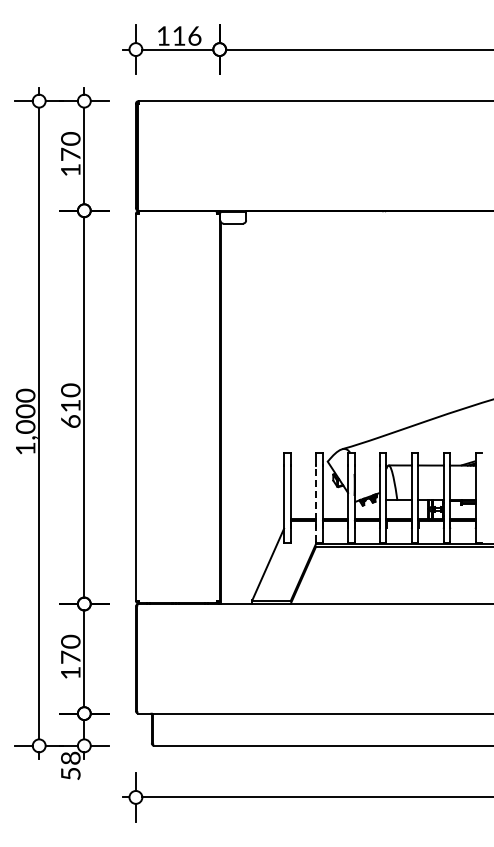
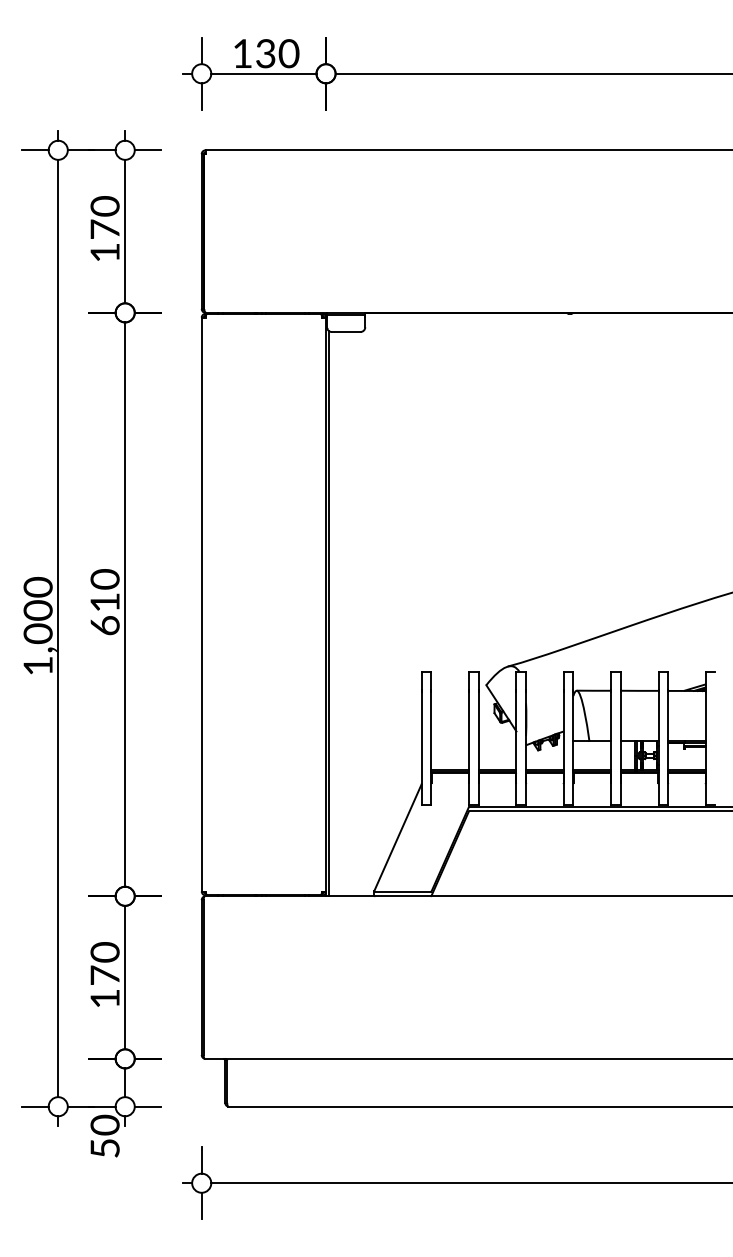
text: (186, 35) -> (276, 52), 116 -> 130
line: (316, 503) -> (469, 747), dashed -> solid
text: (71, 758) -> (106, 1125), 58 -> 50

